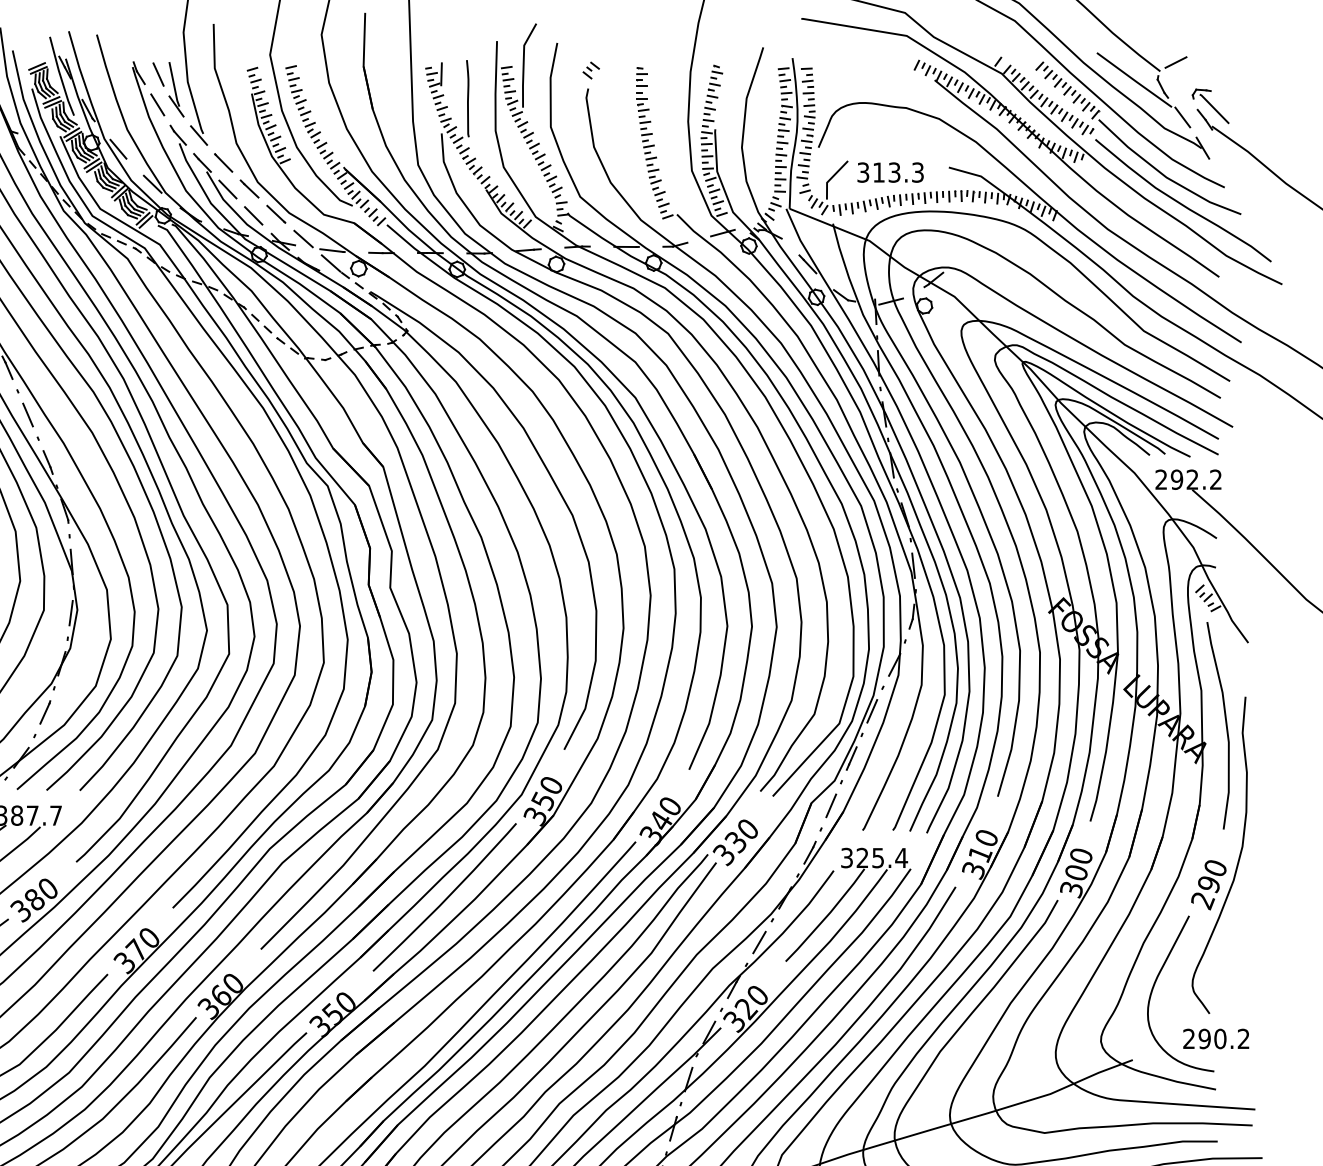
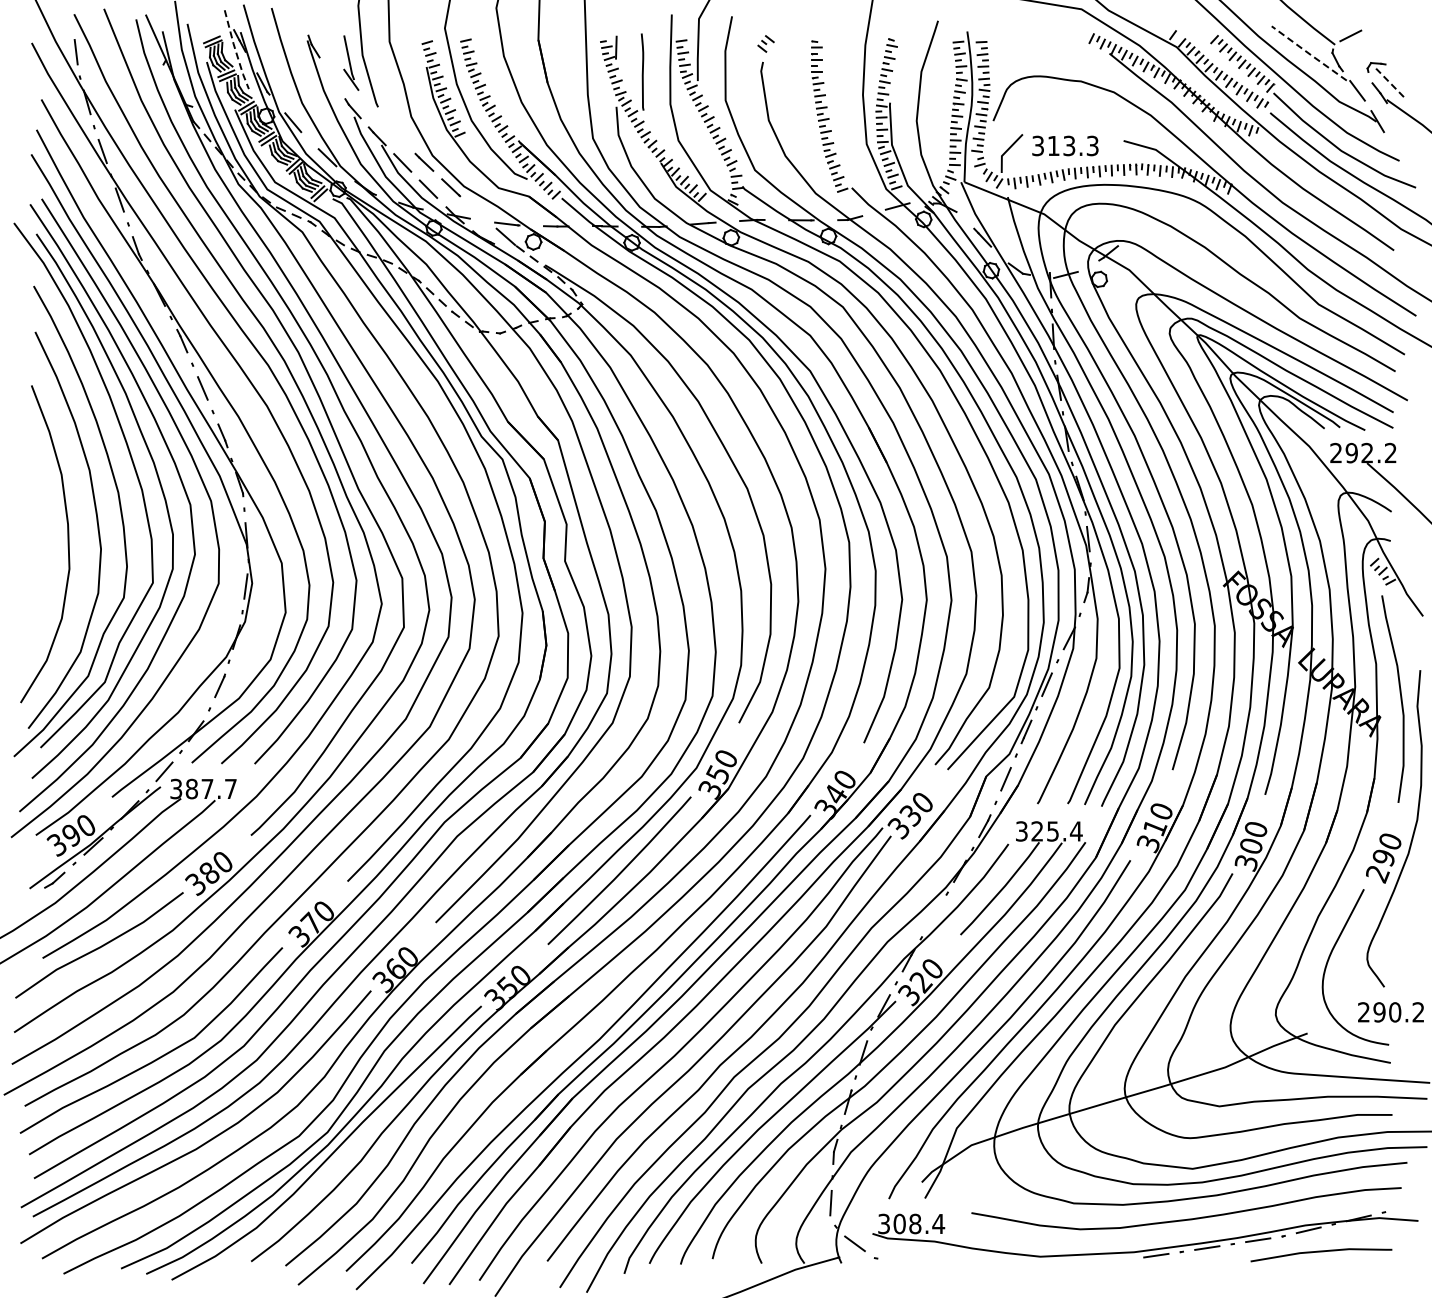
line: (158, 74) -> (333, 47), removed
line: (60, 77) -> (235, 50), solid -> dashed
line: (1134, 80) -> (1309, 53), solid -> dashed
line: (157, 104) -> (332, 77), removed
line: (1213, 108) -> (1388, 81), solid -> dashed
line: (198, 135) -> (373, 108), removed
line: (222, 163) -> (397, 136), removed
line: (303, 239) -> (478, 212), removed
line: (759, 942) -> (934, 915), removed

